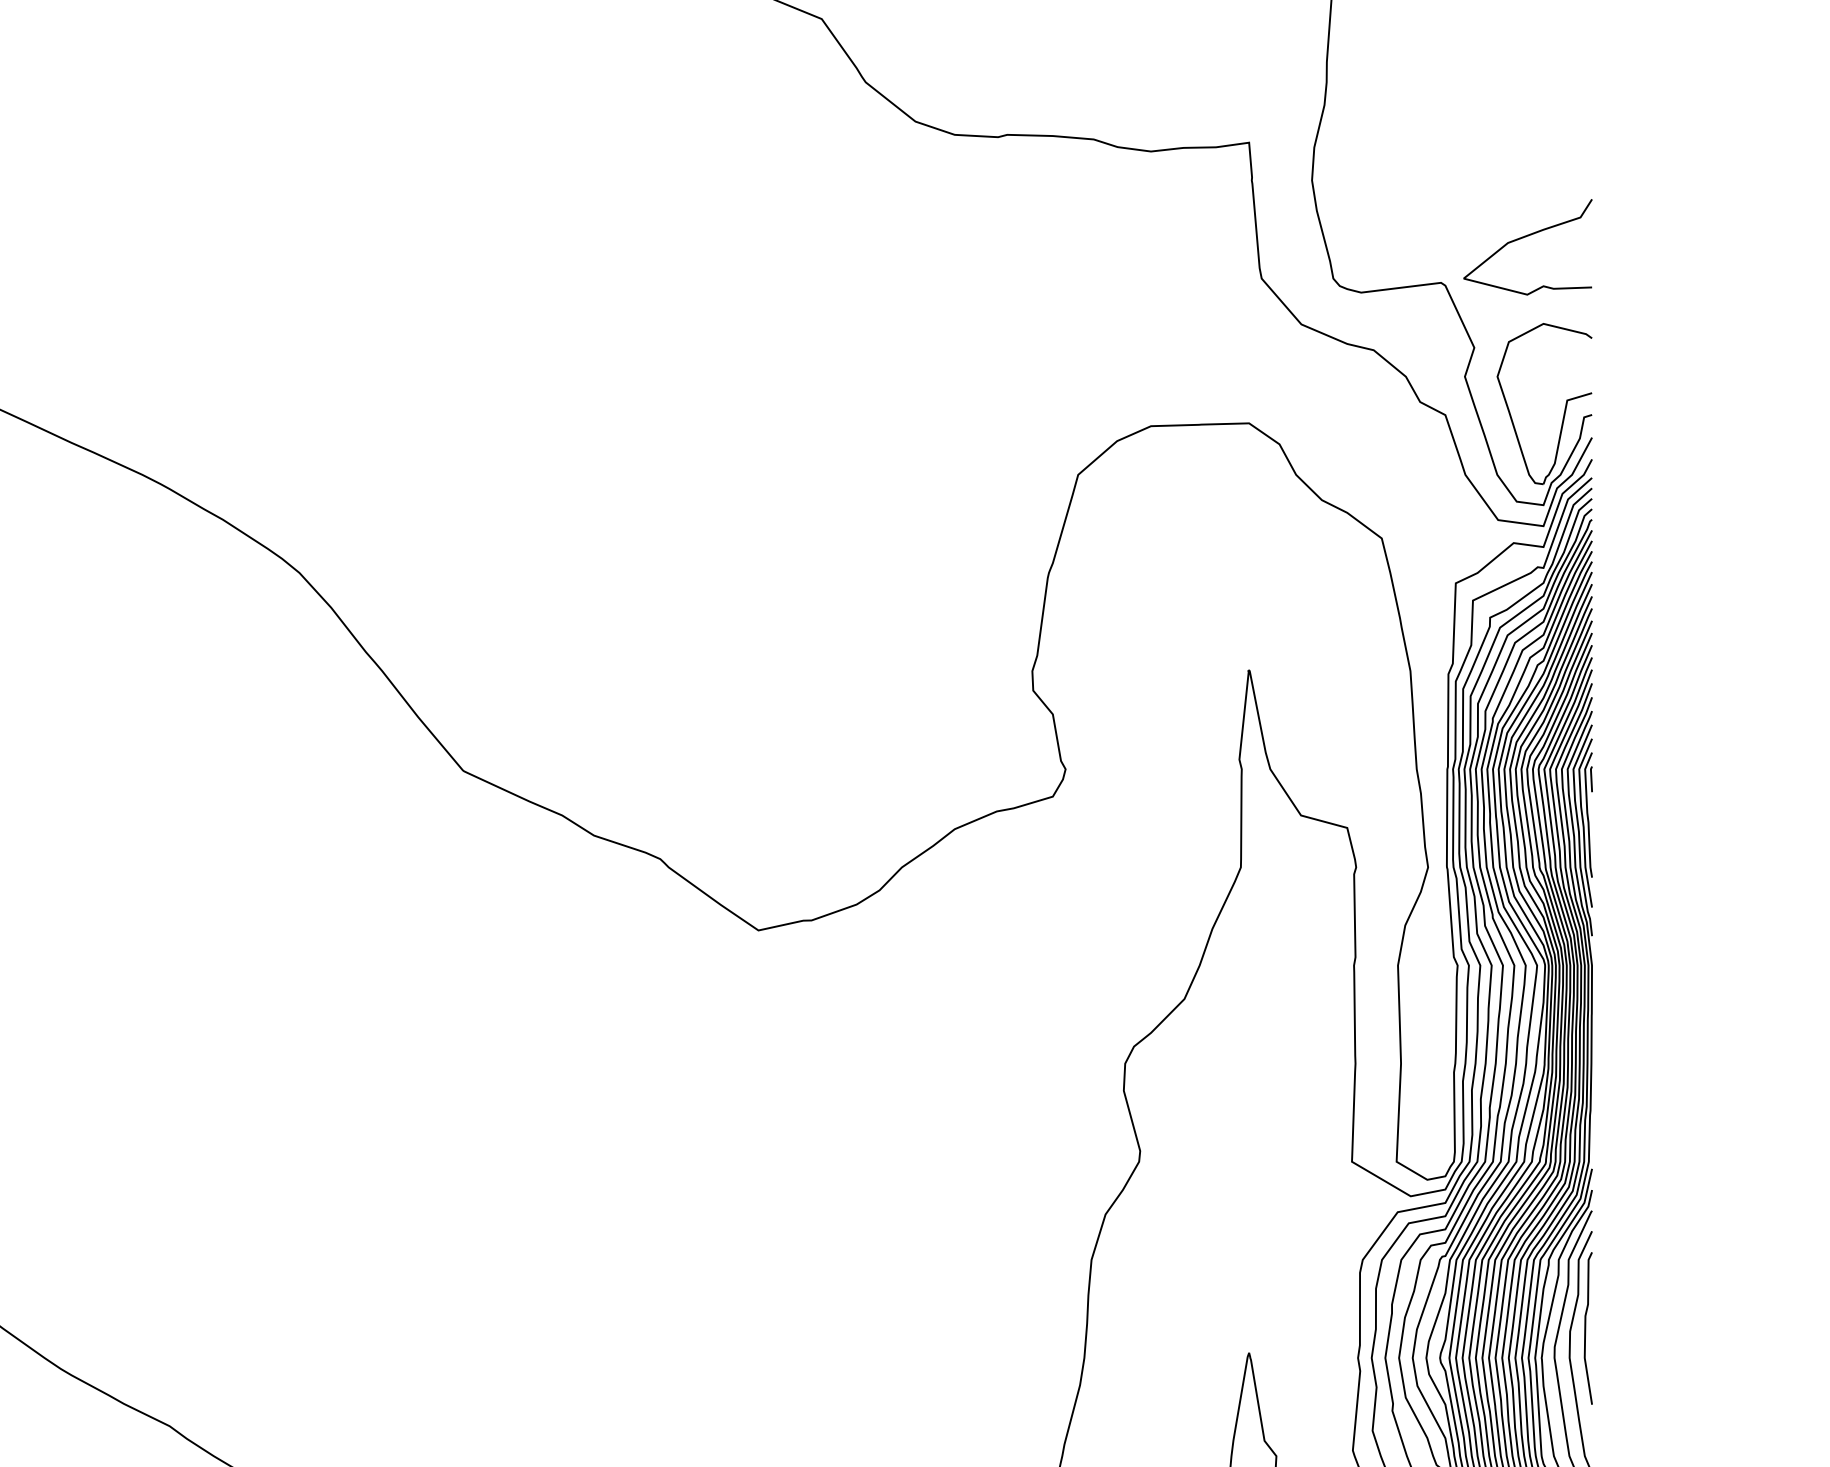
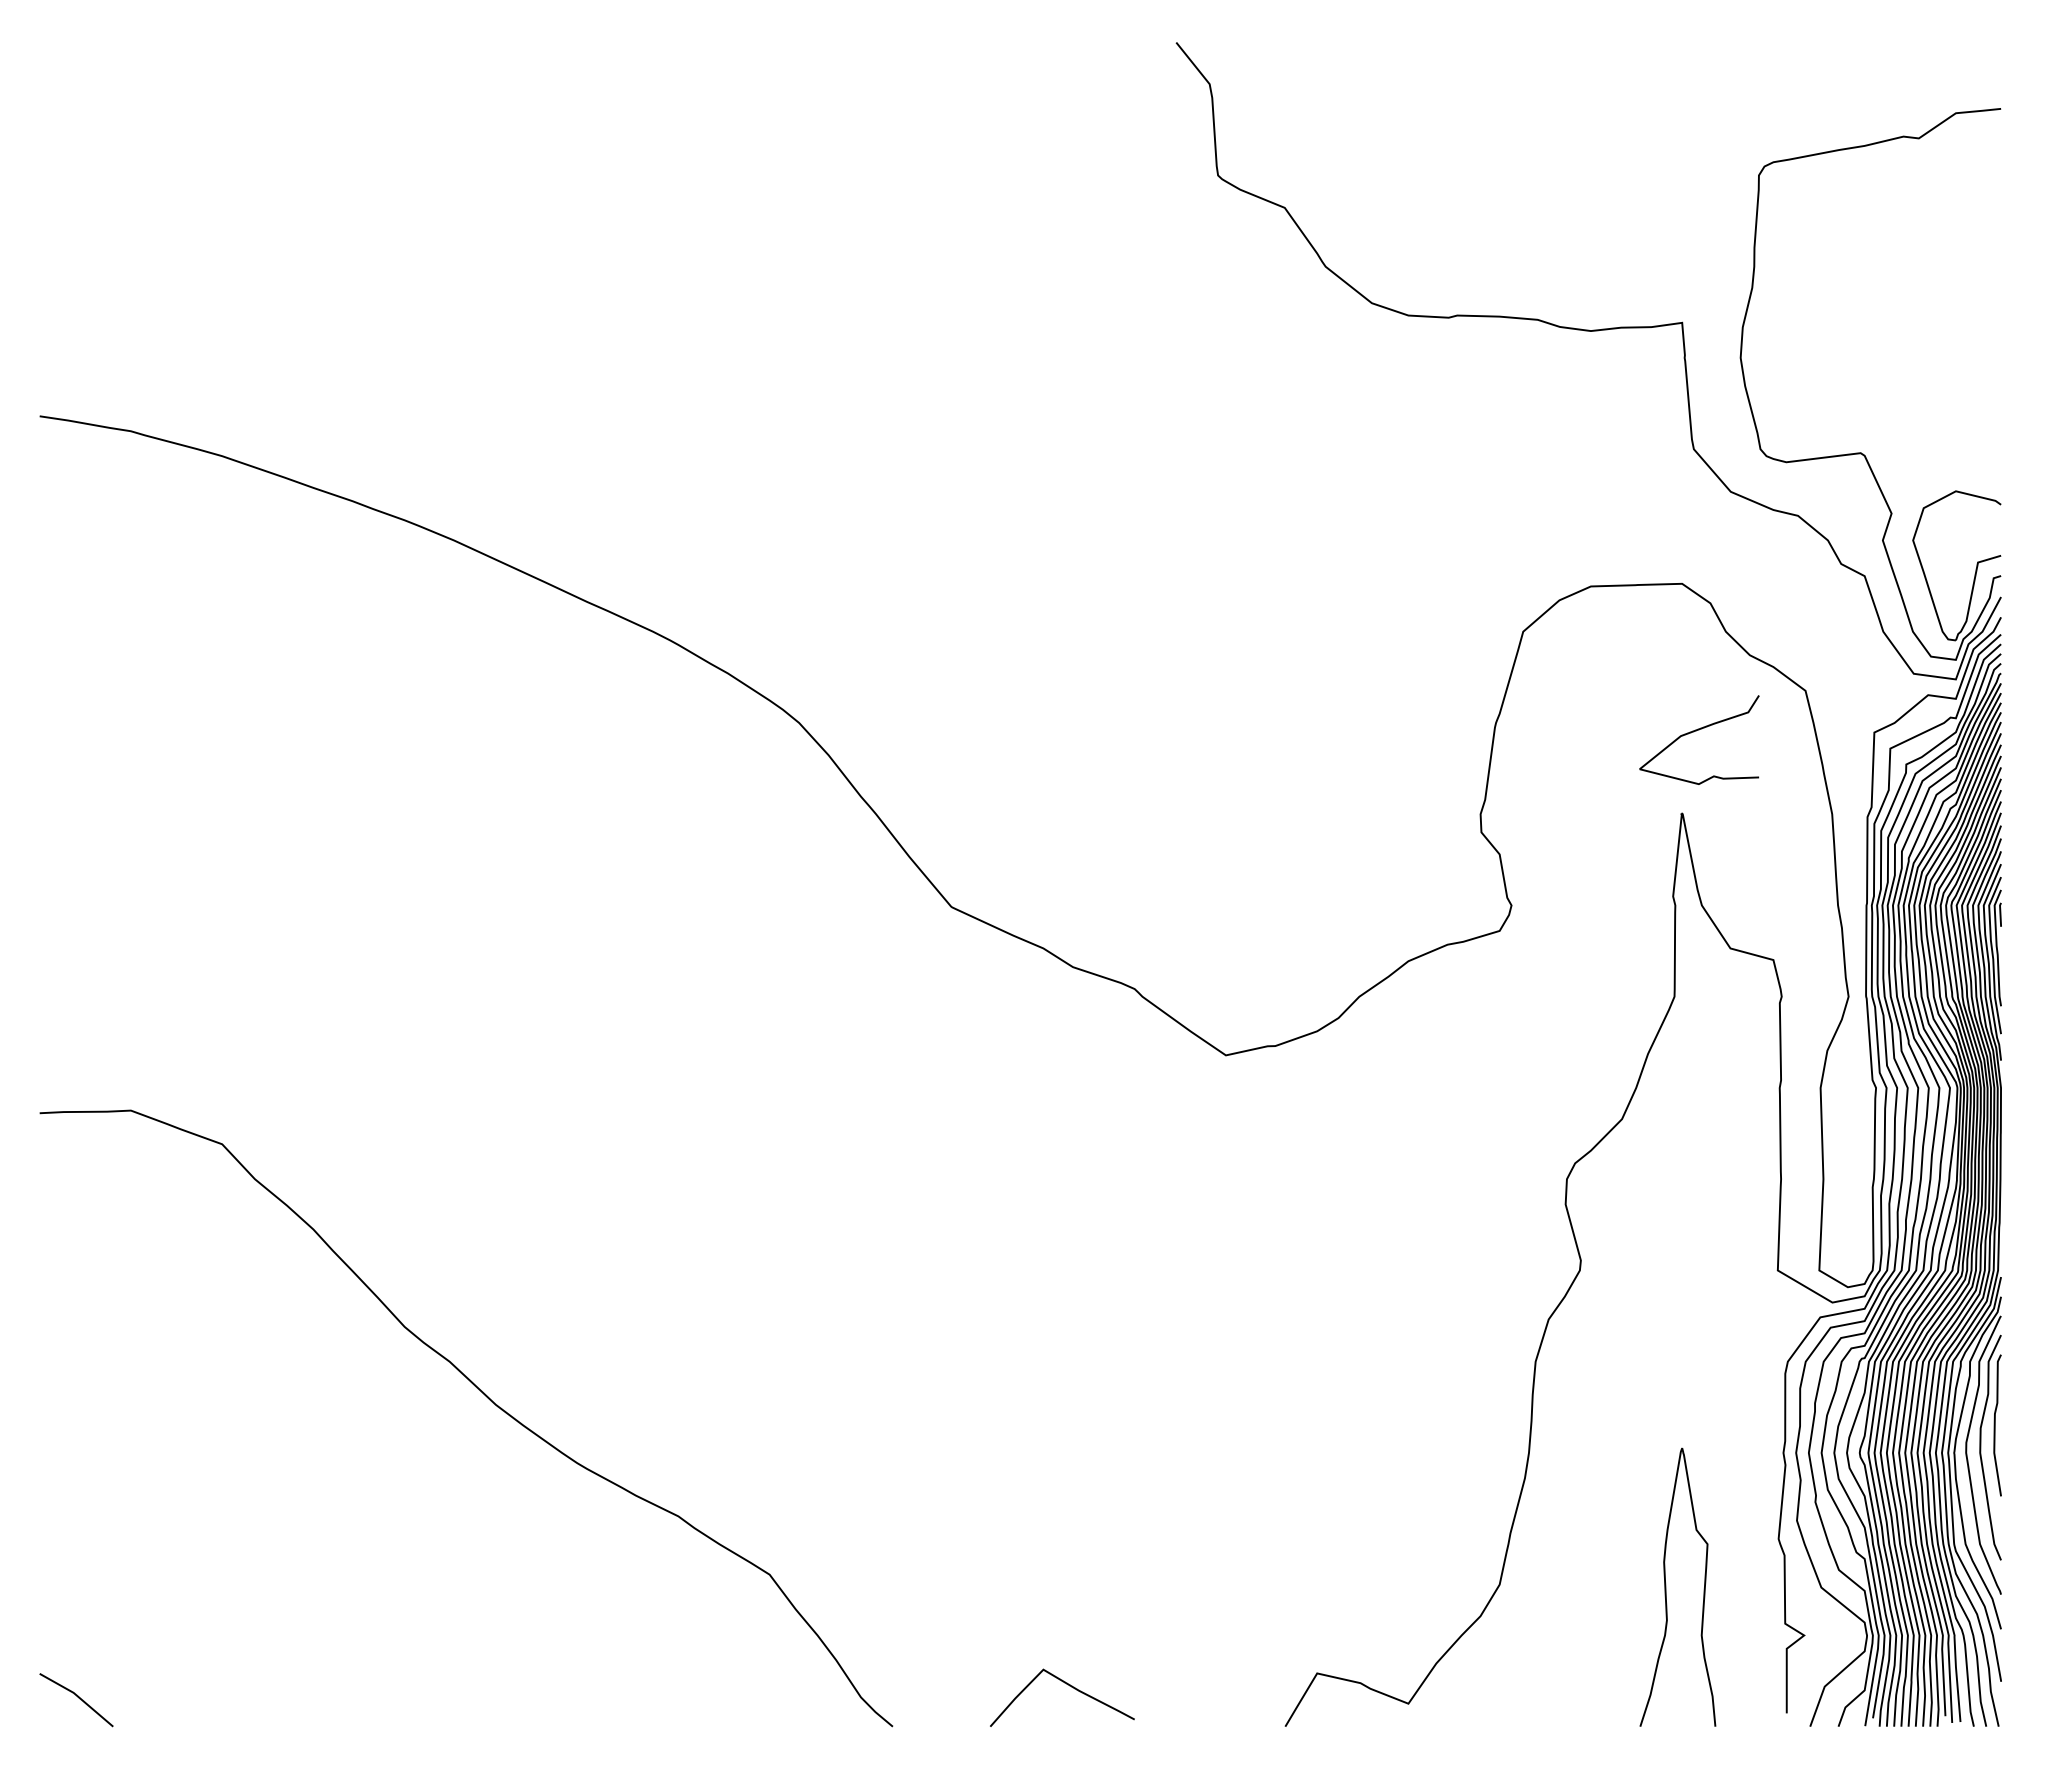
curve: (1524, 238) -> (1696, 731), moved

